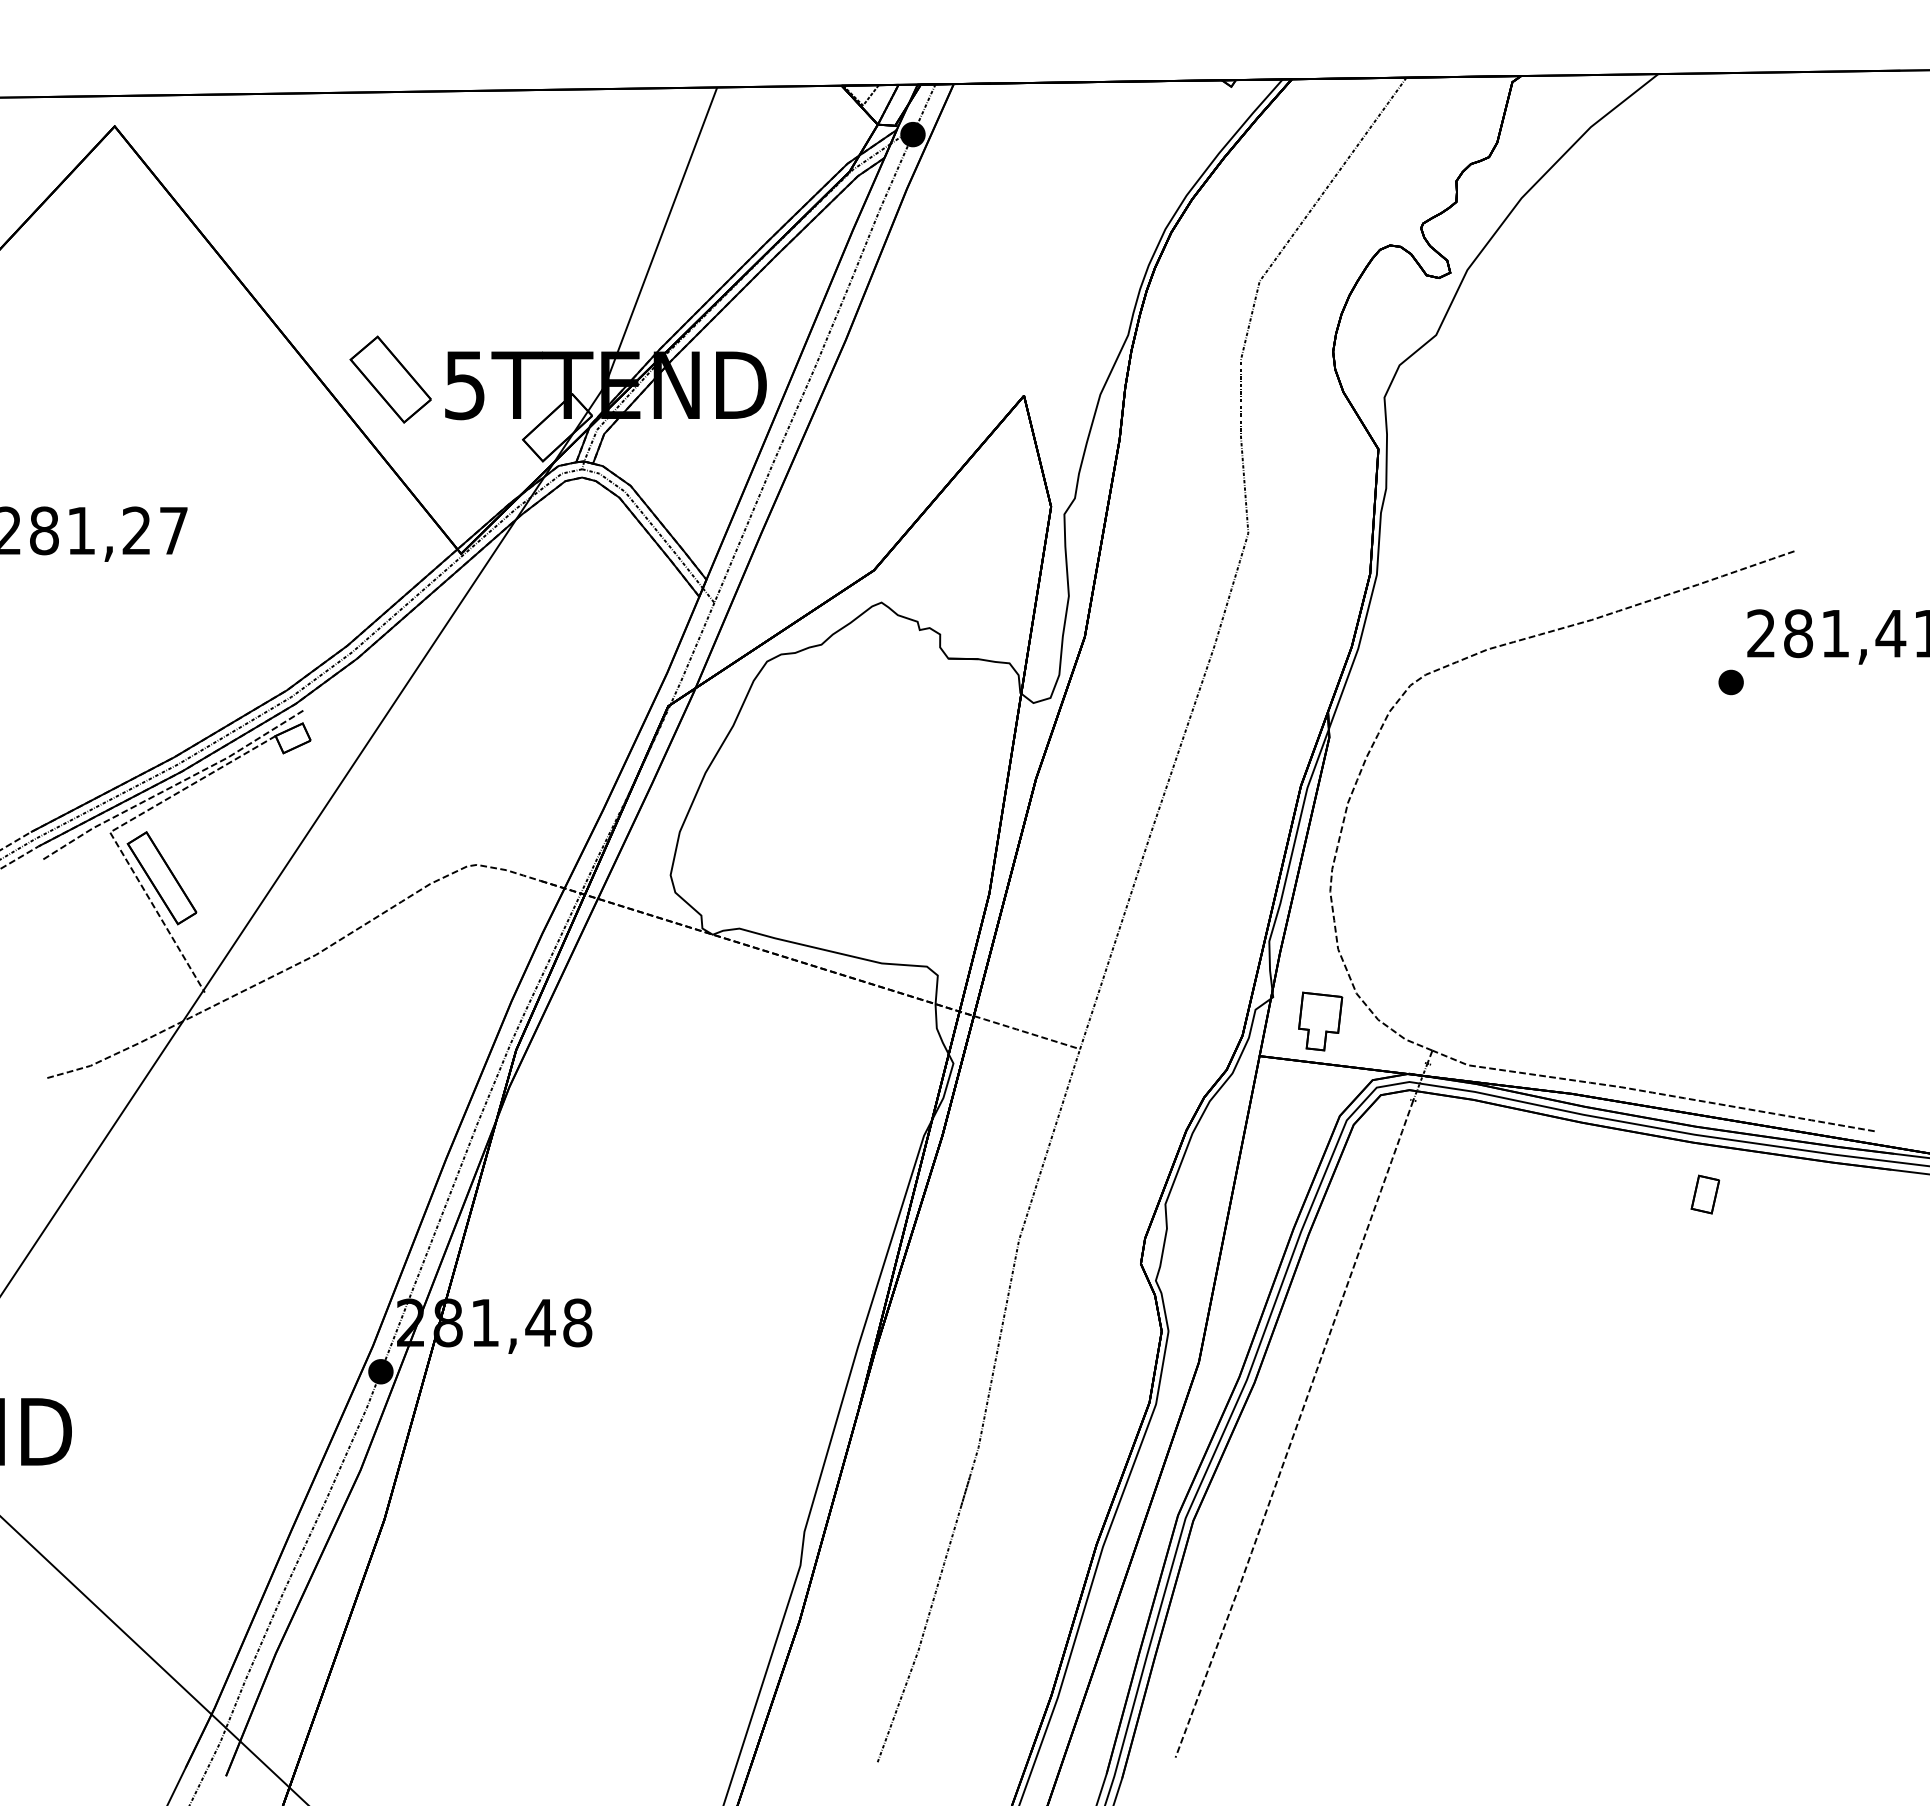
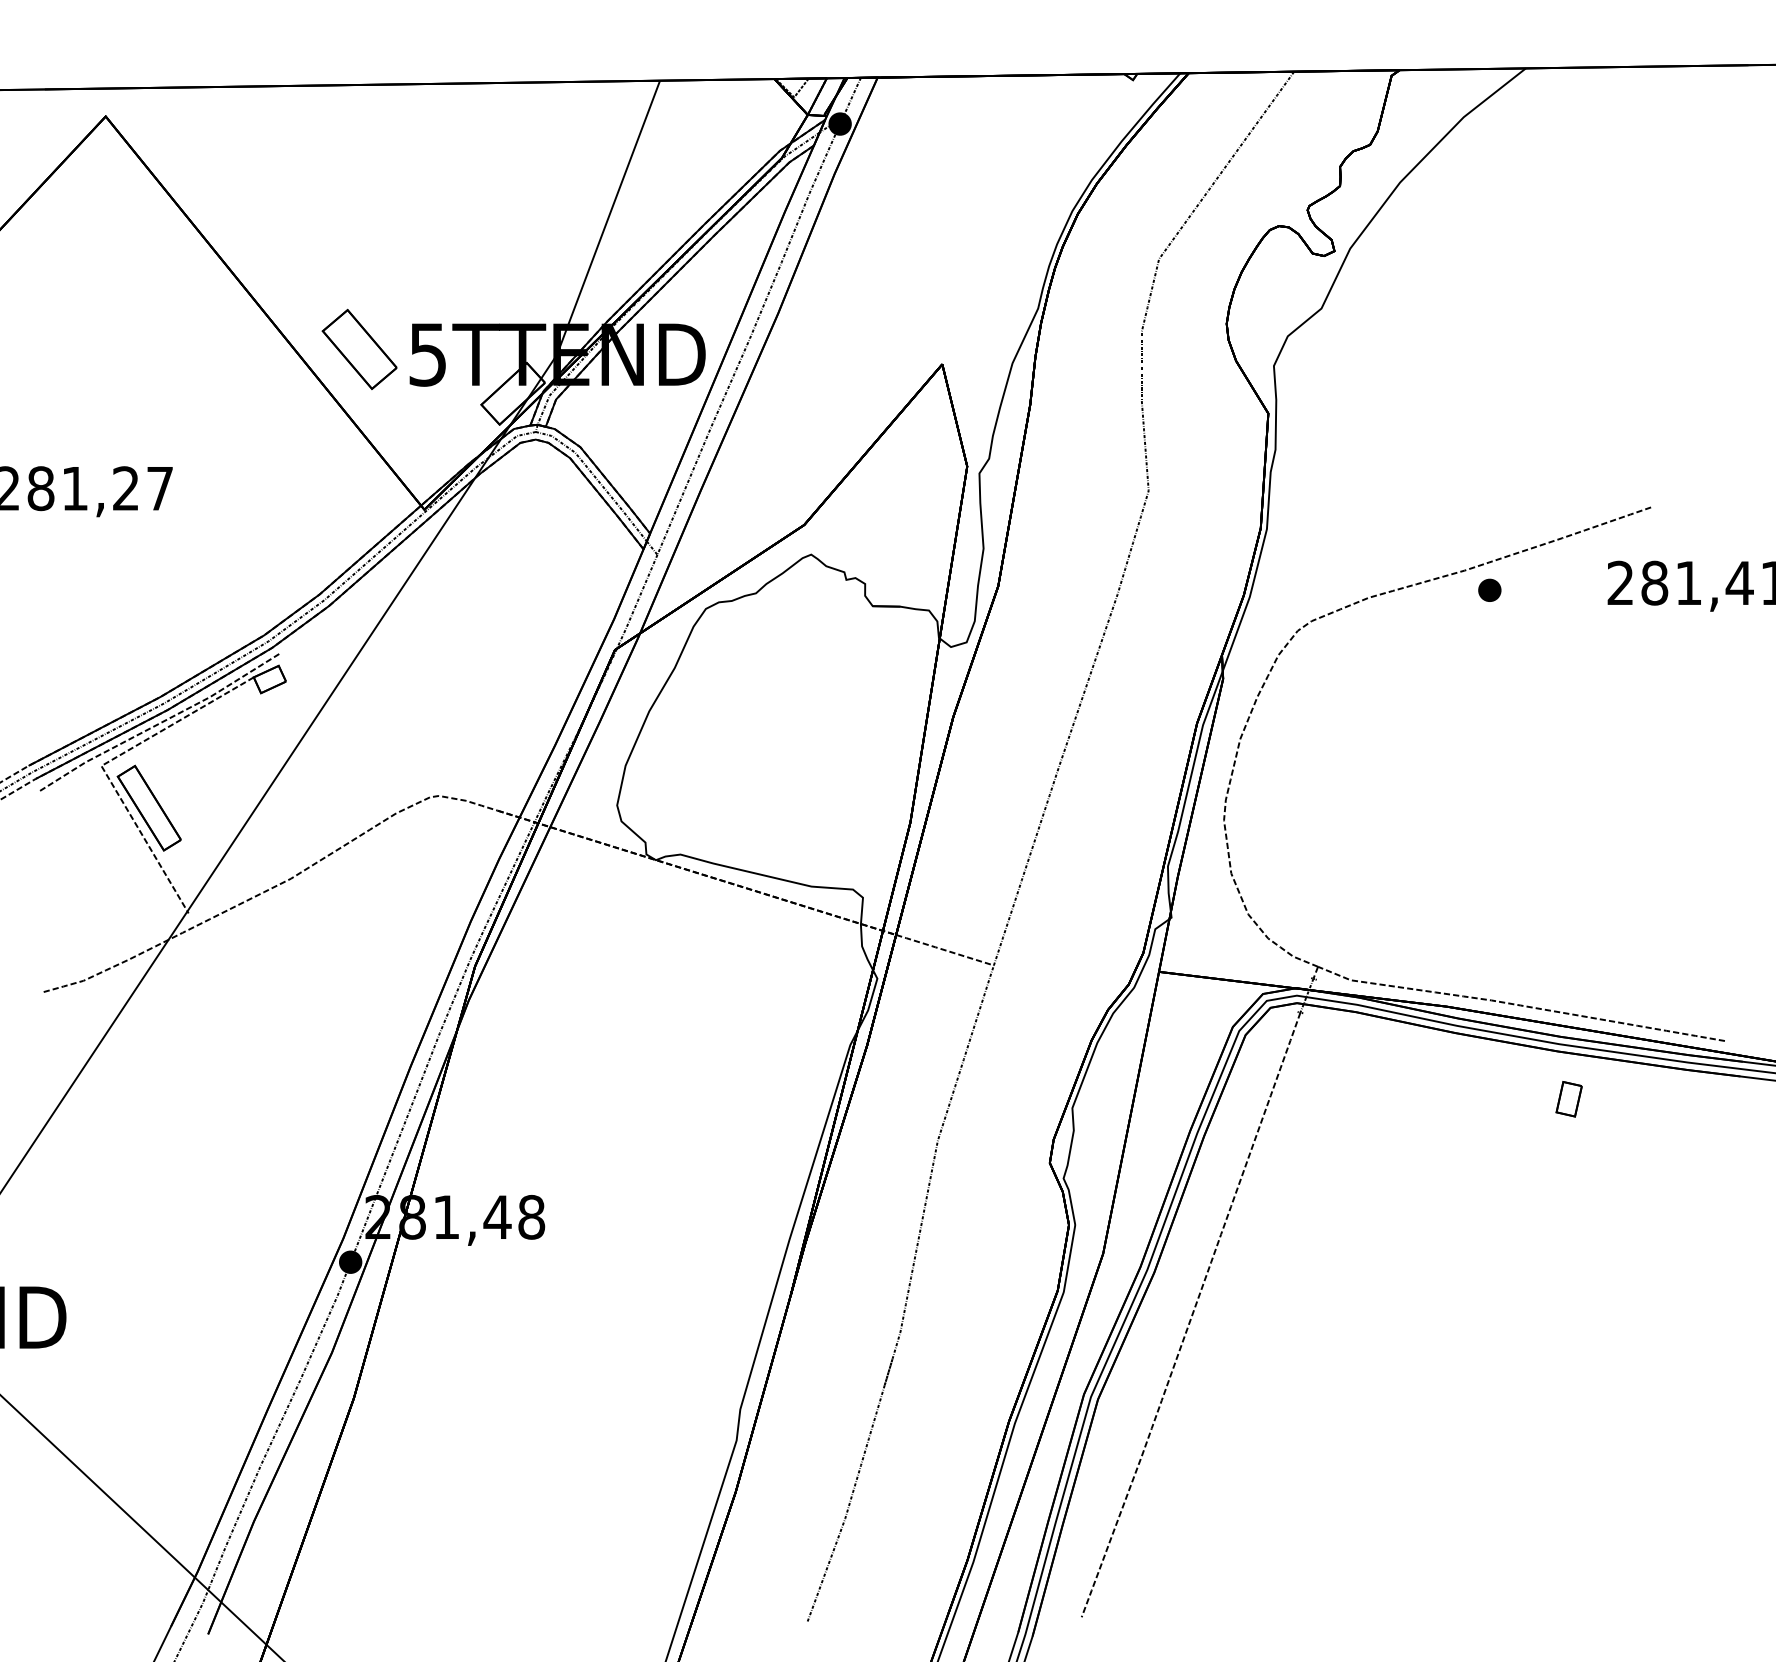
part: (1730, 682) -> (1489, 590), moved
part: (1320, 1021) -> (1215, 940), removed

